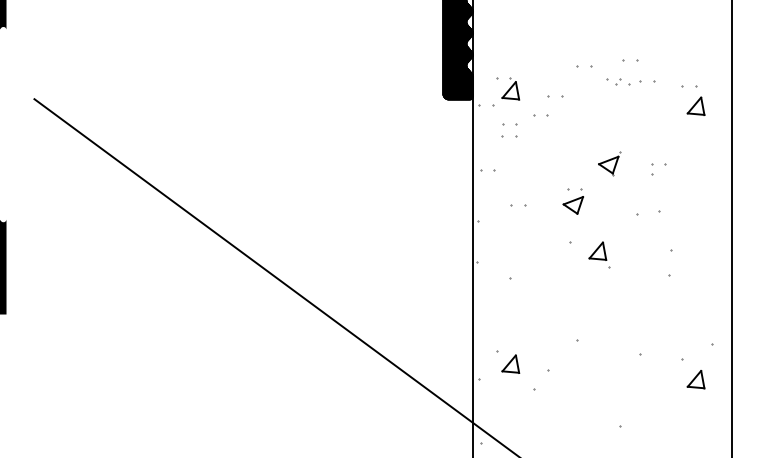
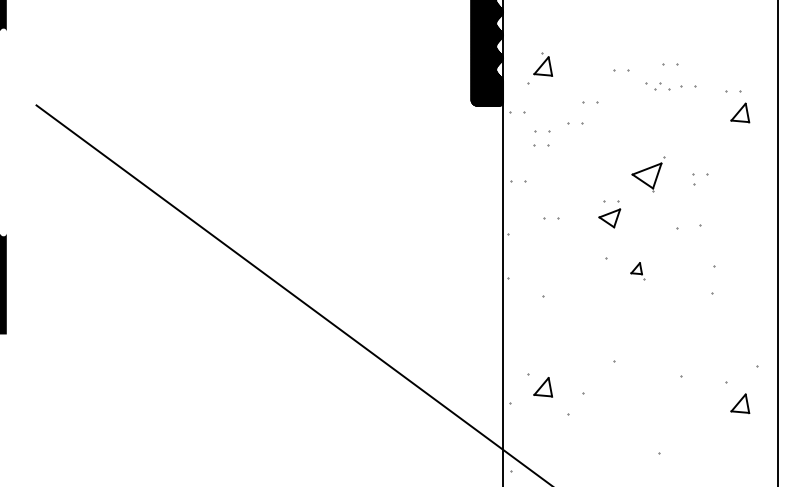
part: (511, 88) -> (543, 64), moved
part: (609, 164) -> (648, 174), size x1.4
part: (599, 254) -> (637, 270), size x0.6

